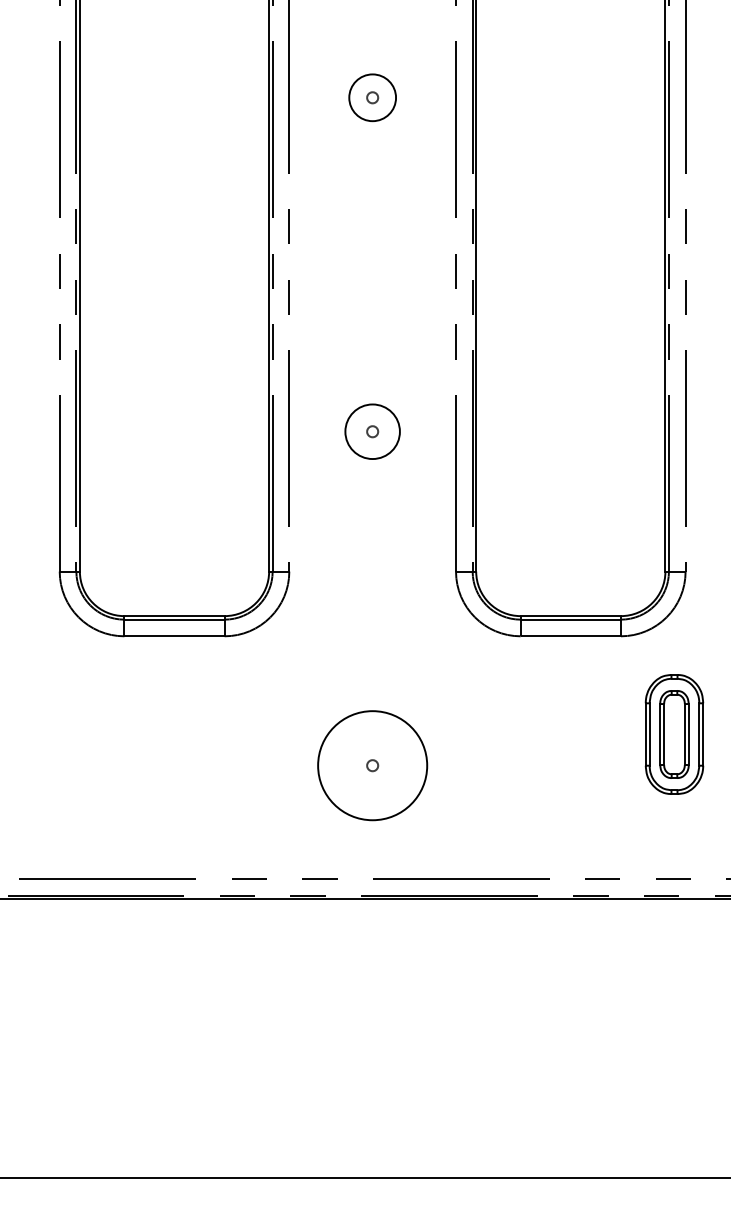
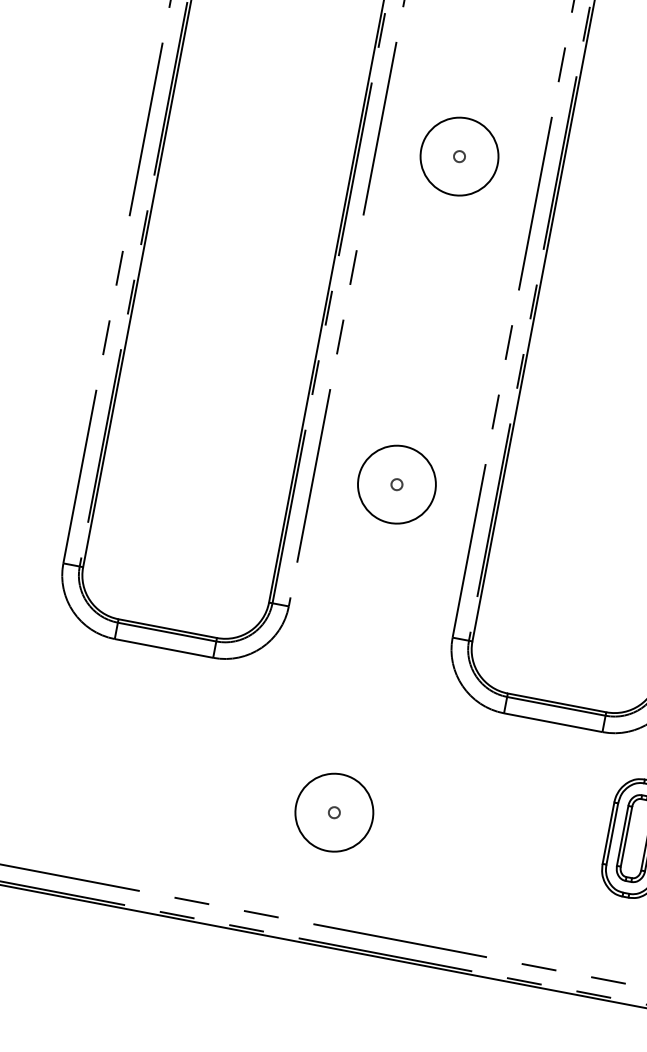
circle: (372, 97) -> (459, 156), size x1.67
circle: (372, 431) -> (396, 484), size x1.43
circle: (372, 765) -> (334, 812), size x0.71

